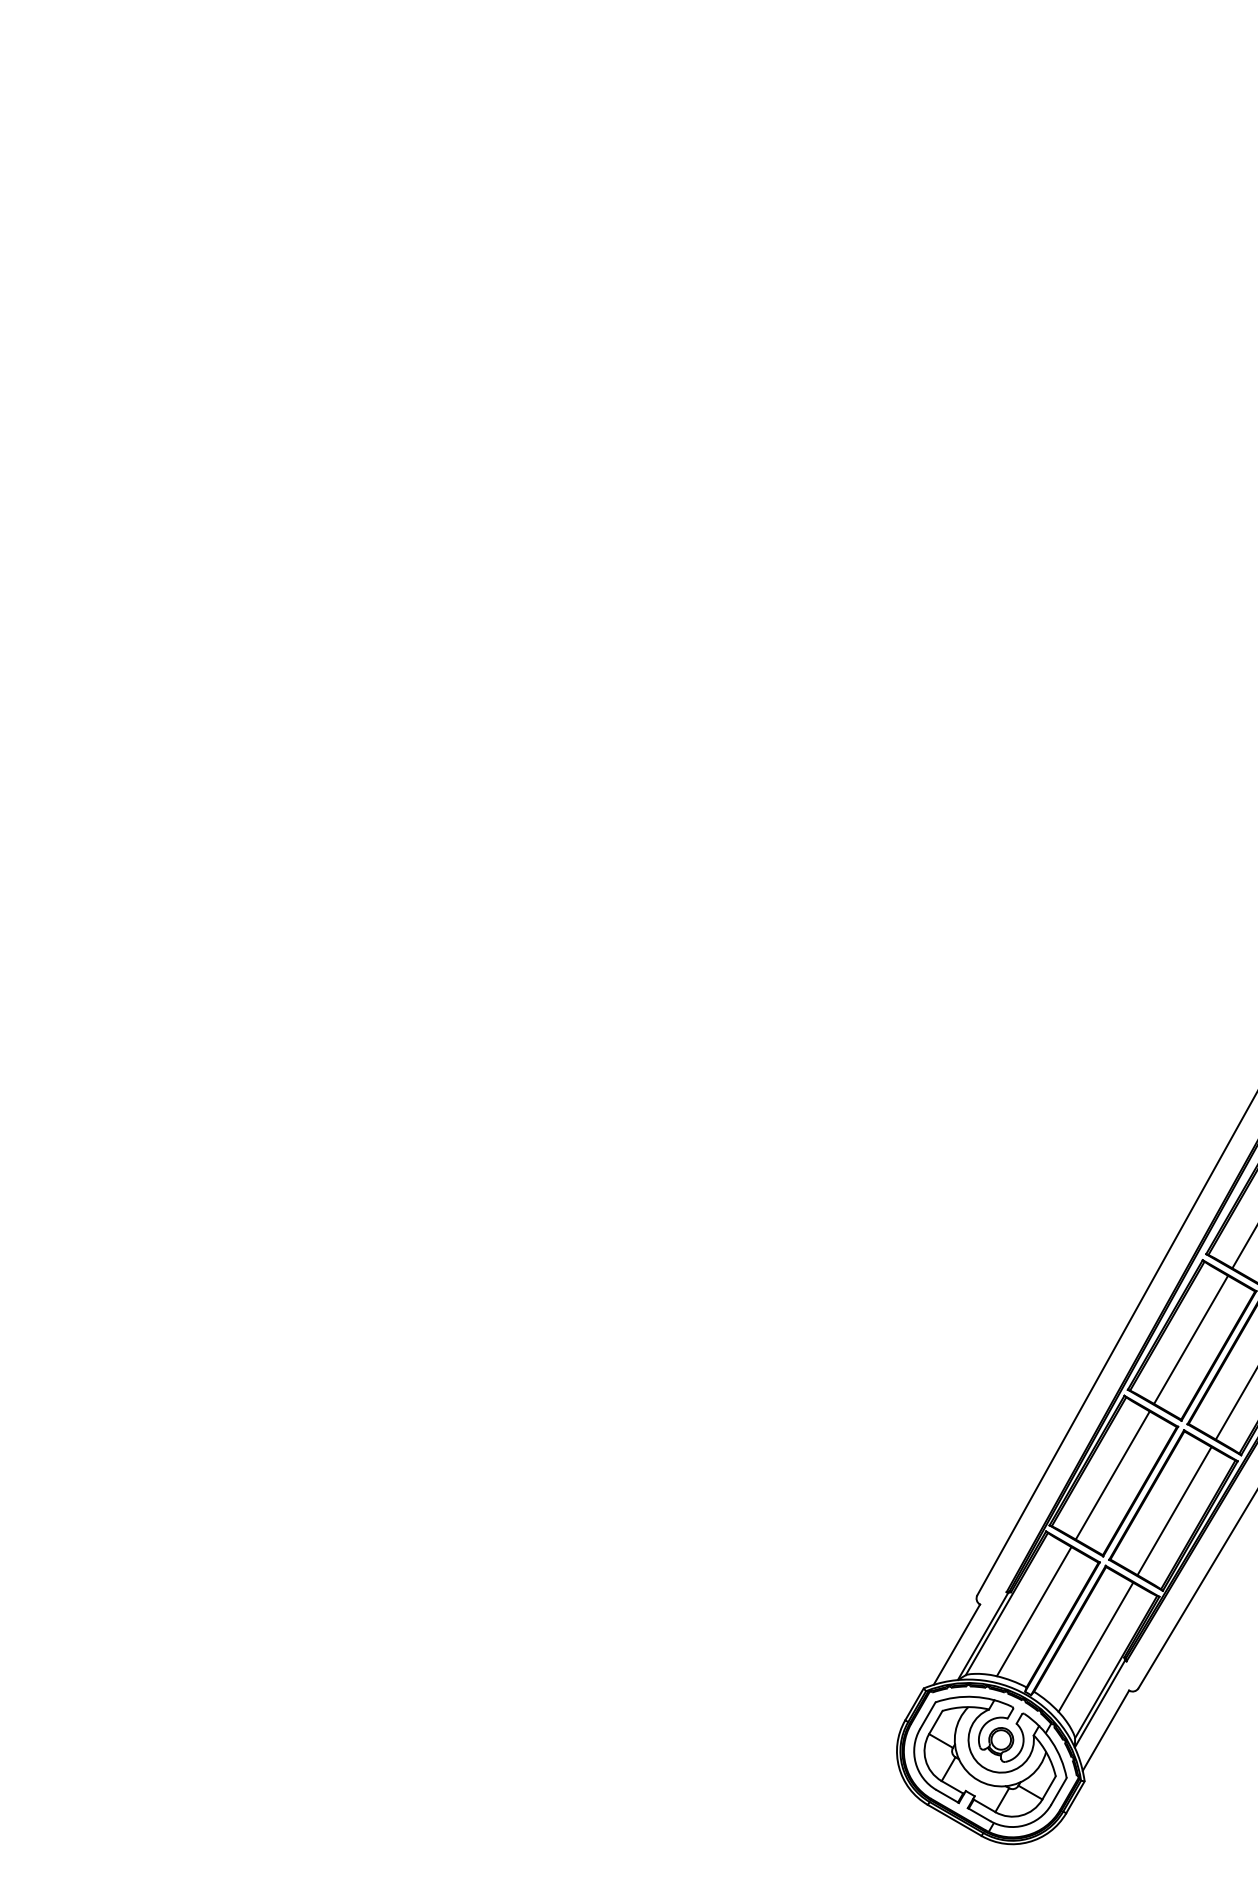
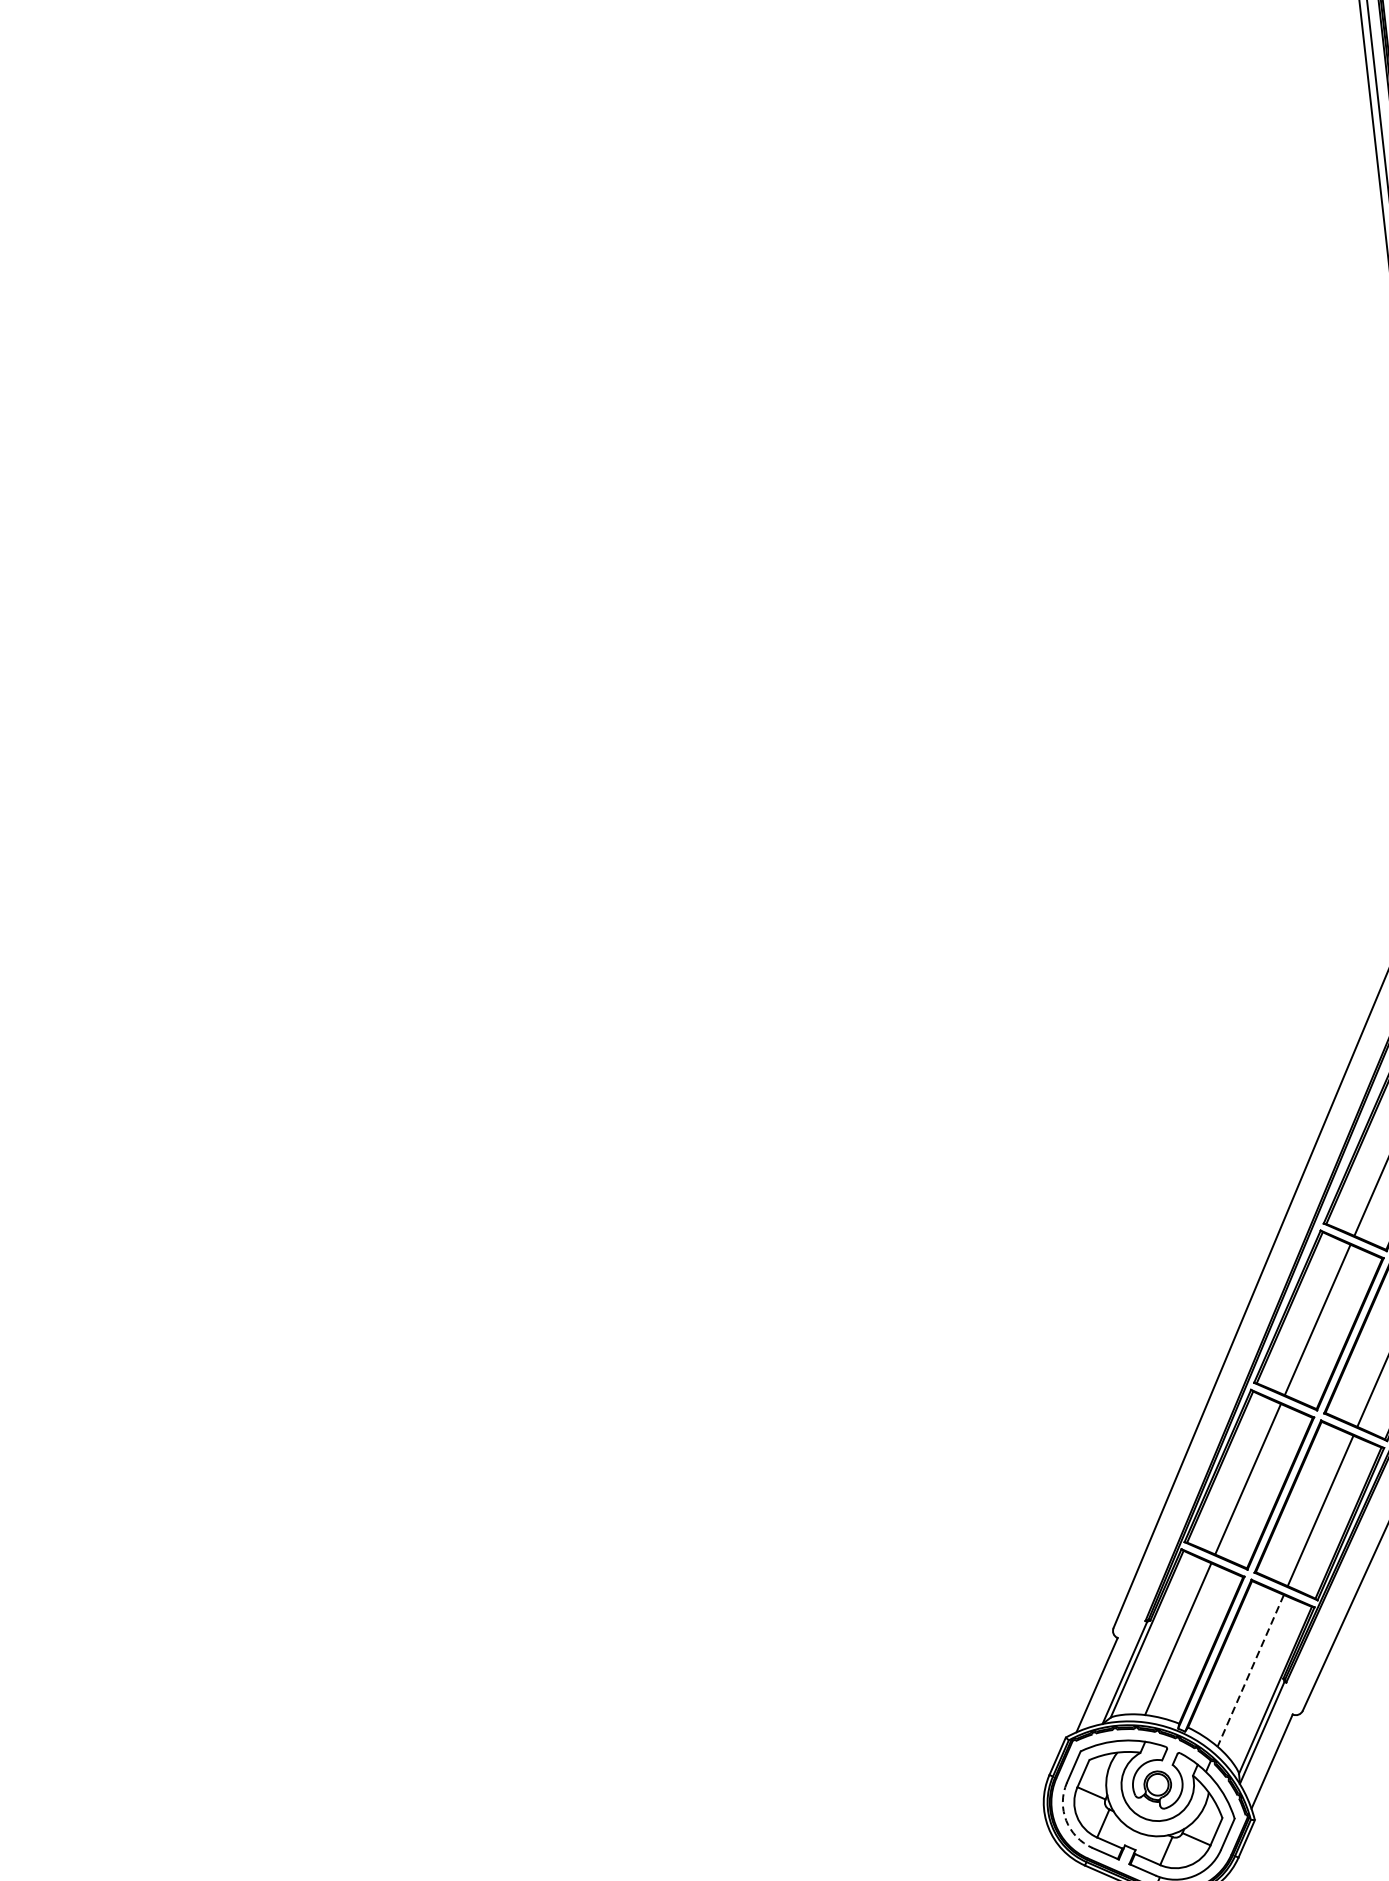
line: (1095, 1647) -> (1250, 1671), solid -> dashed
arc: (915, 1762) -> (1065, 1820), solid -> dashed

